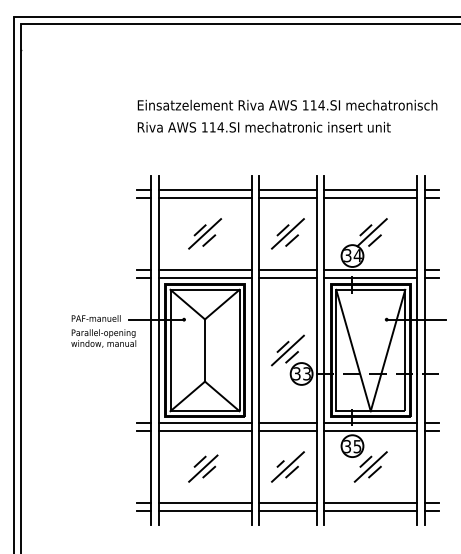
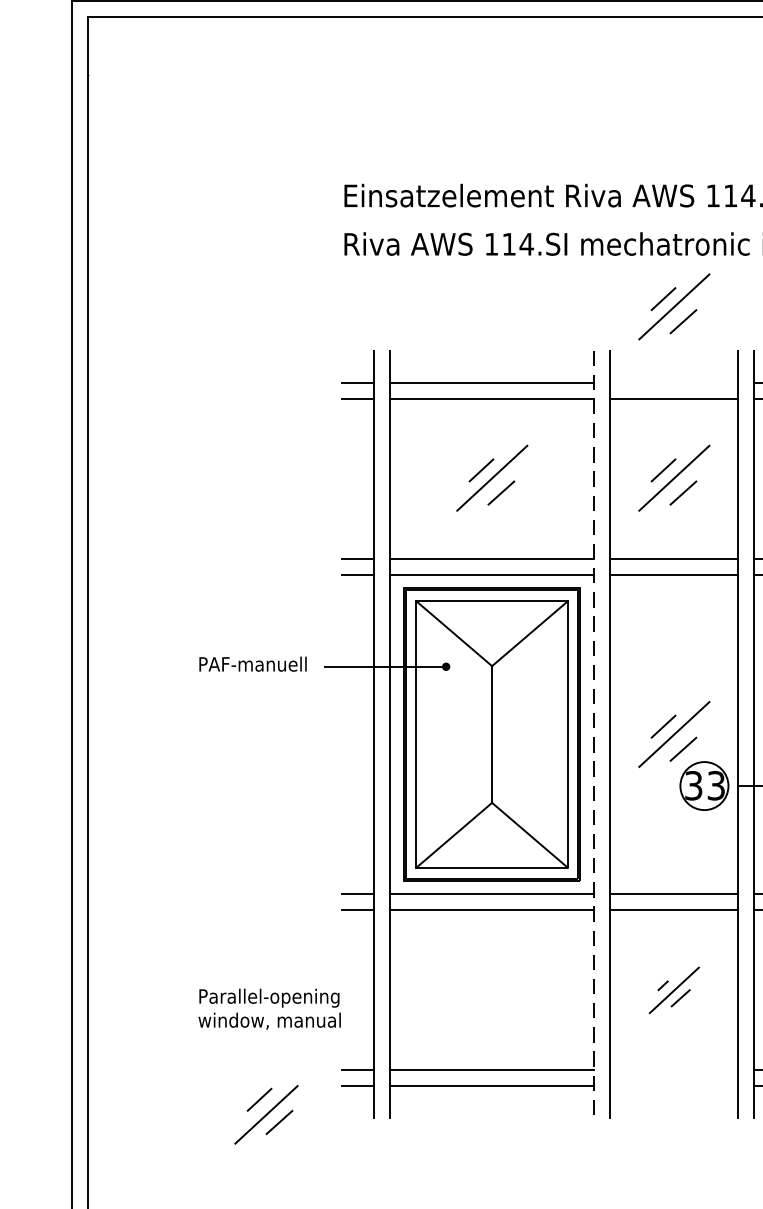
part: (287, 155) -> (673, 306), added
line: (287, 190) -> (673, 382), removed
text: (103, 338) -> (269, 1009), moved
line: (251, 350) -> (594, 734), solid -> dashed
part: (287, 466) -> (673, 989), size x0.7
part: (203, 468) -> (266, 1114), moved
line: (287, 503) -> (673, 1070), removed
line: (287, 510) -> (673, 1085), removed

